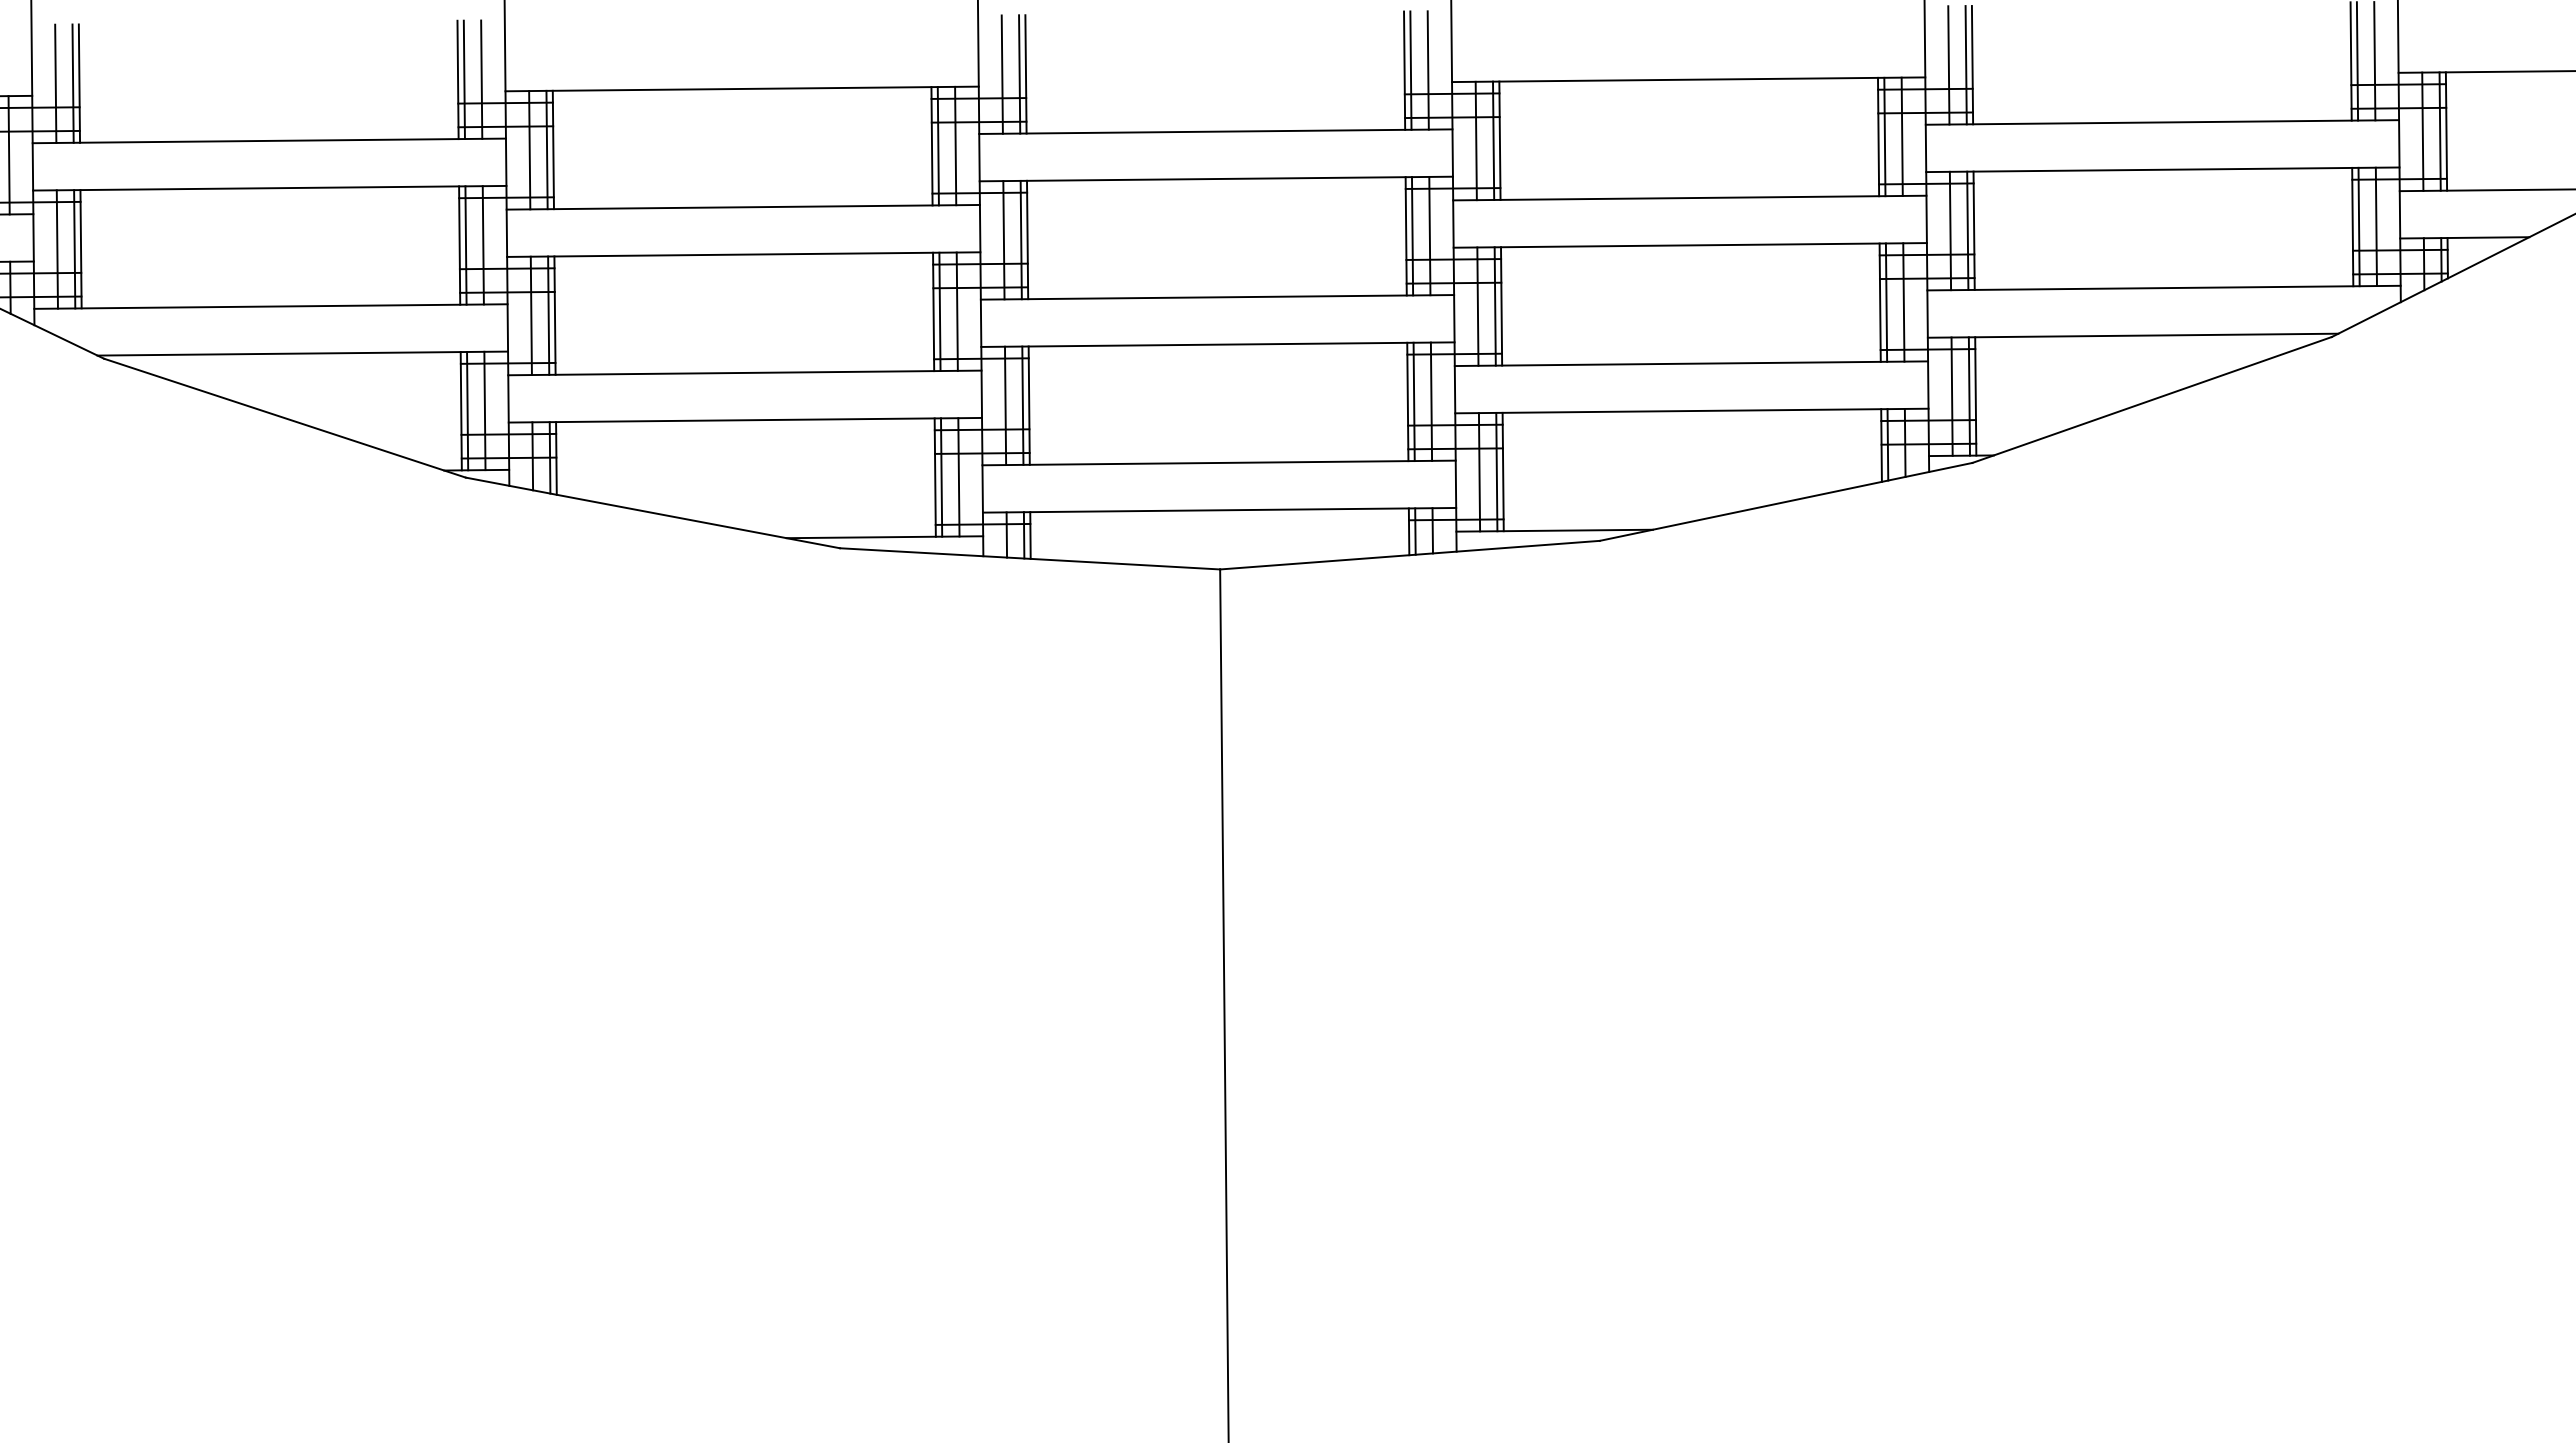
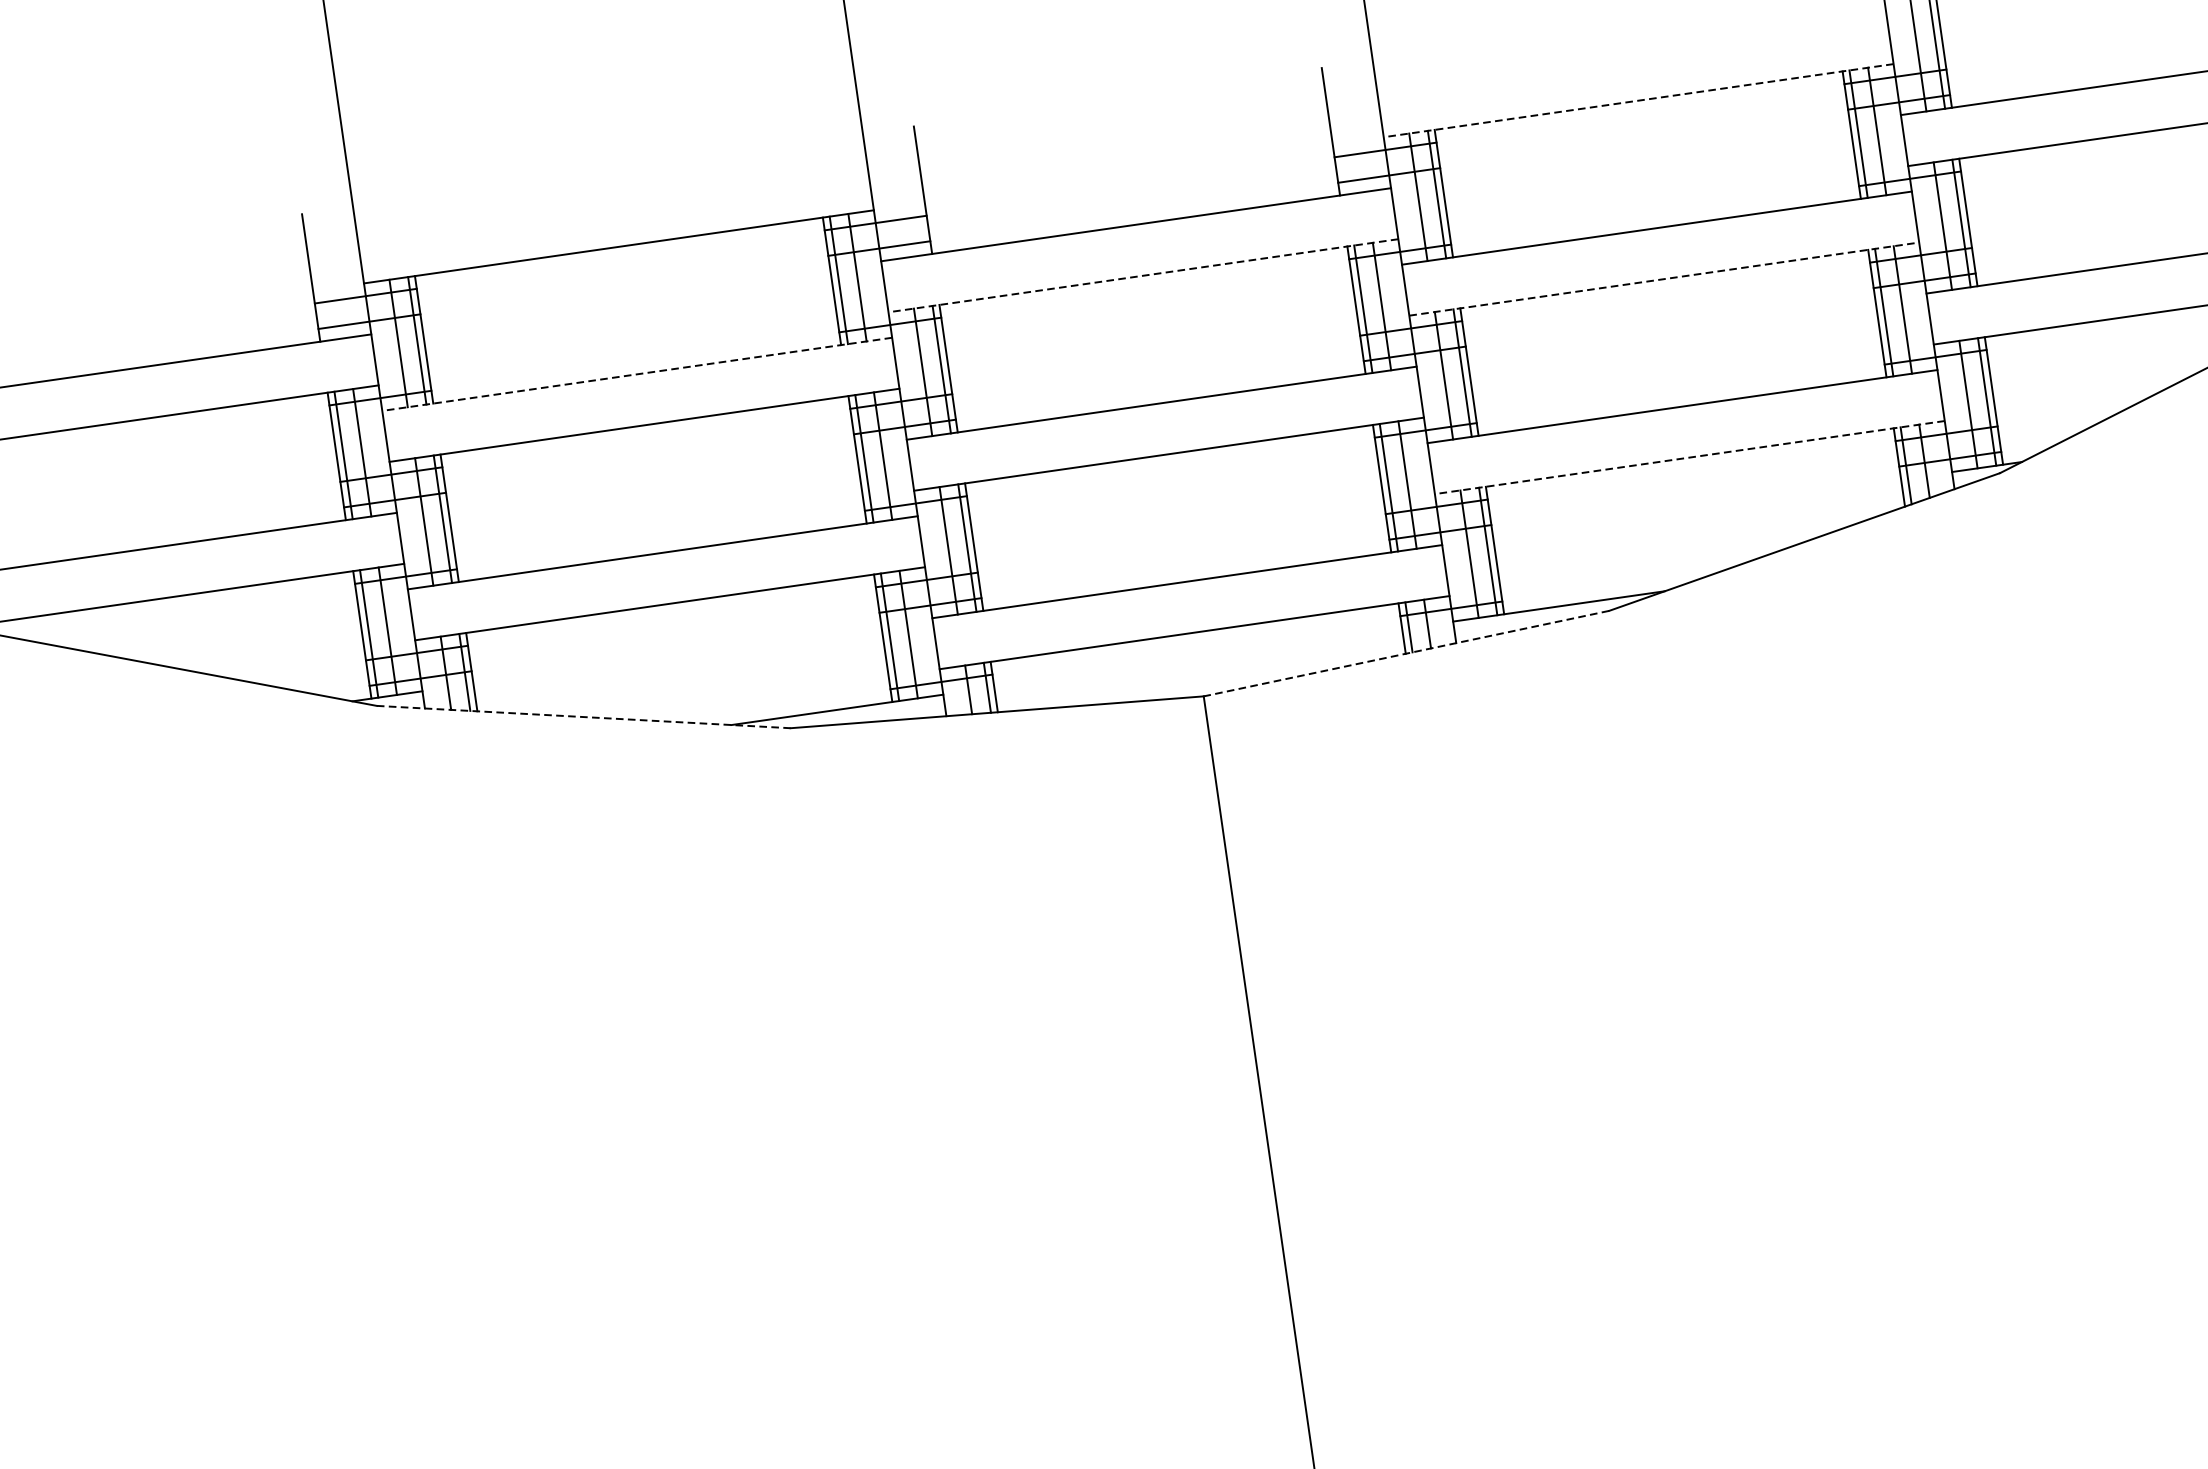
line: (1410, 70) -> (1337, 130), removed
line: (1427, 70) -> (1355, 128), removed
line: (1001, 74) -> (896, 193), removed
line: (1019, 74) -> (916, 191), removed
line: (463, 79) -> (316, 276), removed
line: (481, 79) -> (336, 274), removed
line: (1688, 79) -> (1638, 100), solid -> dashed
line: (1216, 179) -> (1143, 276), solid -> dashed
line: (743, 207) -> (637, 374), solid -> dashed
line: (1690, 245) -> (1664, 279), solid -> dashed
line: (1691, 411) -> (1689, 458), solid -> dashed
line: (653, 513) -> (584, 717), solid -> dashed
line: (1409, 555) -> (1405, 654), solid -> dashed

